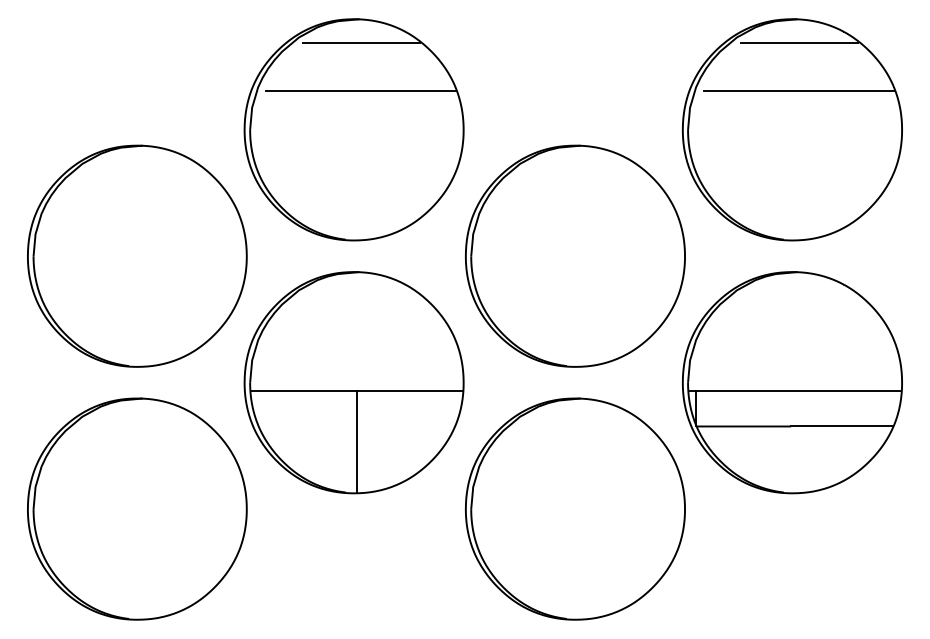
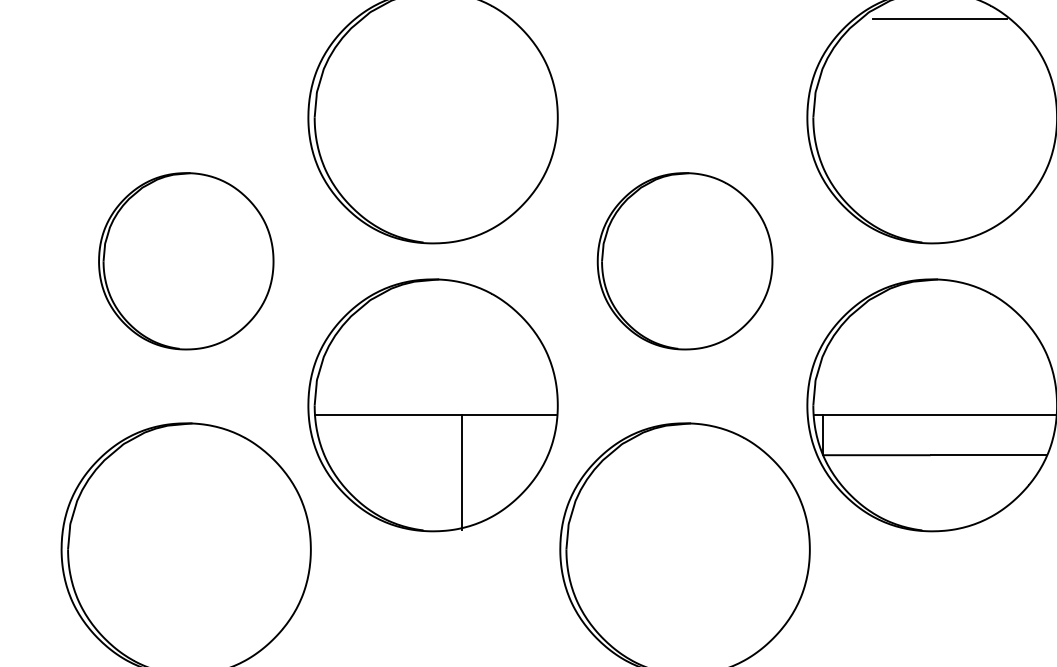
line: (361, 43) -> (441, 19), removed
line: (361, 90) -> (441, 72), removed
line: (799, 90) -> (940, 72), removed
part: (137, 255) -> (186, 260), size x0.7
part: (575, 255) -> (685, 260), size x0.7
line: (356, 441) -> (461, 472), moved

